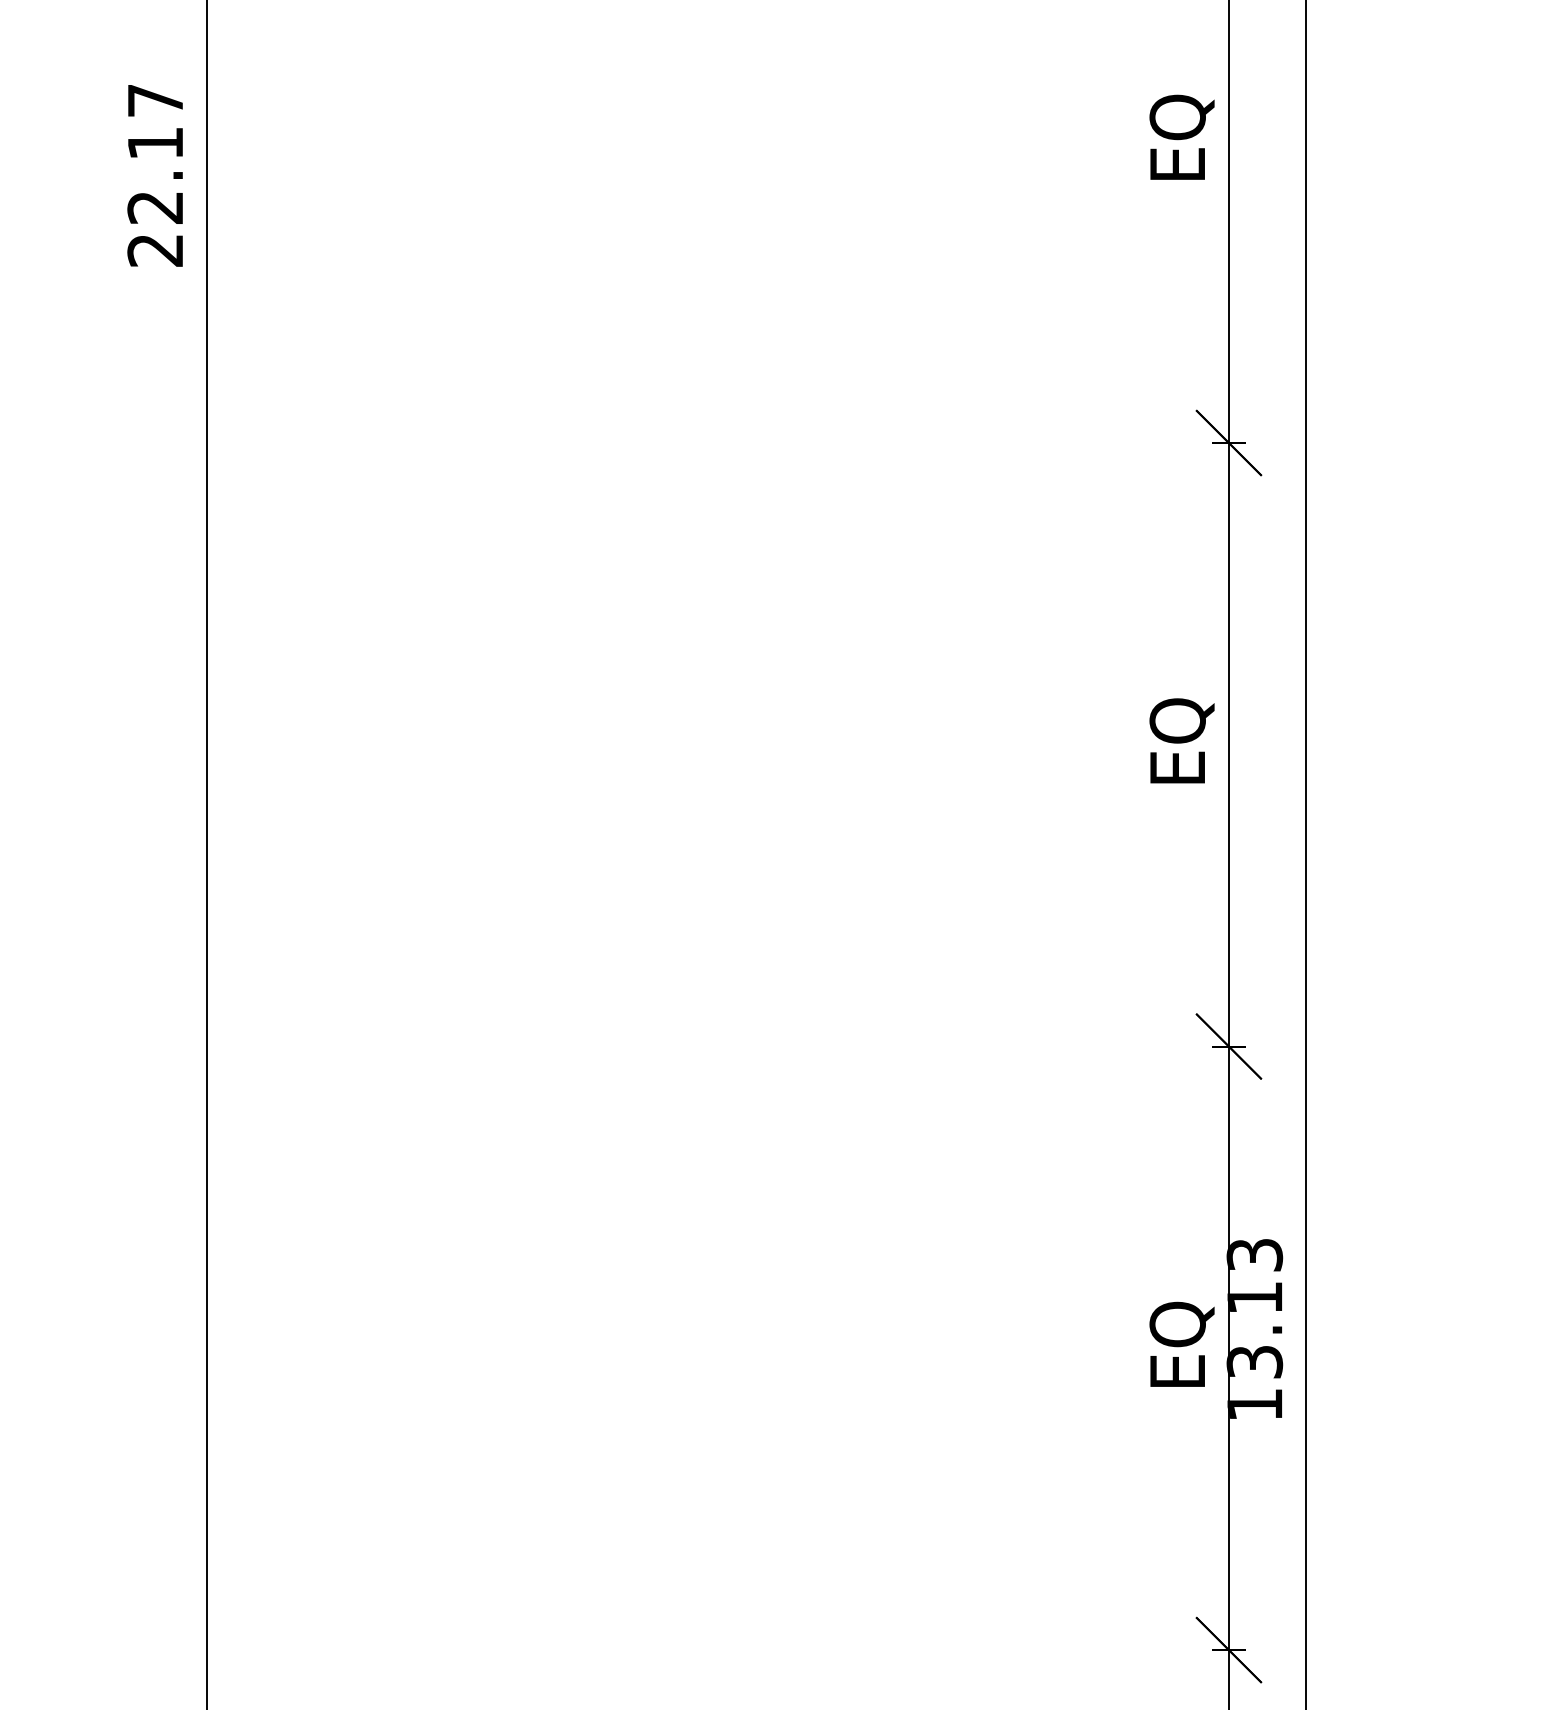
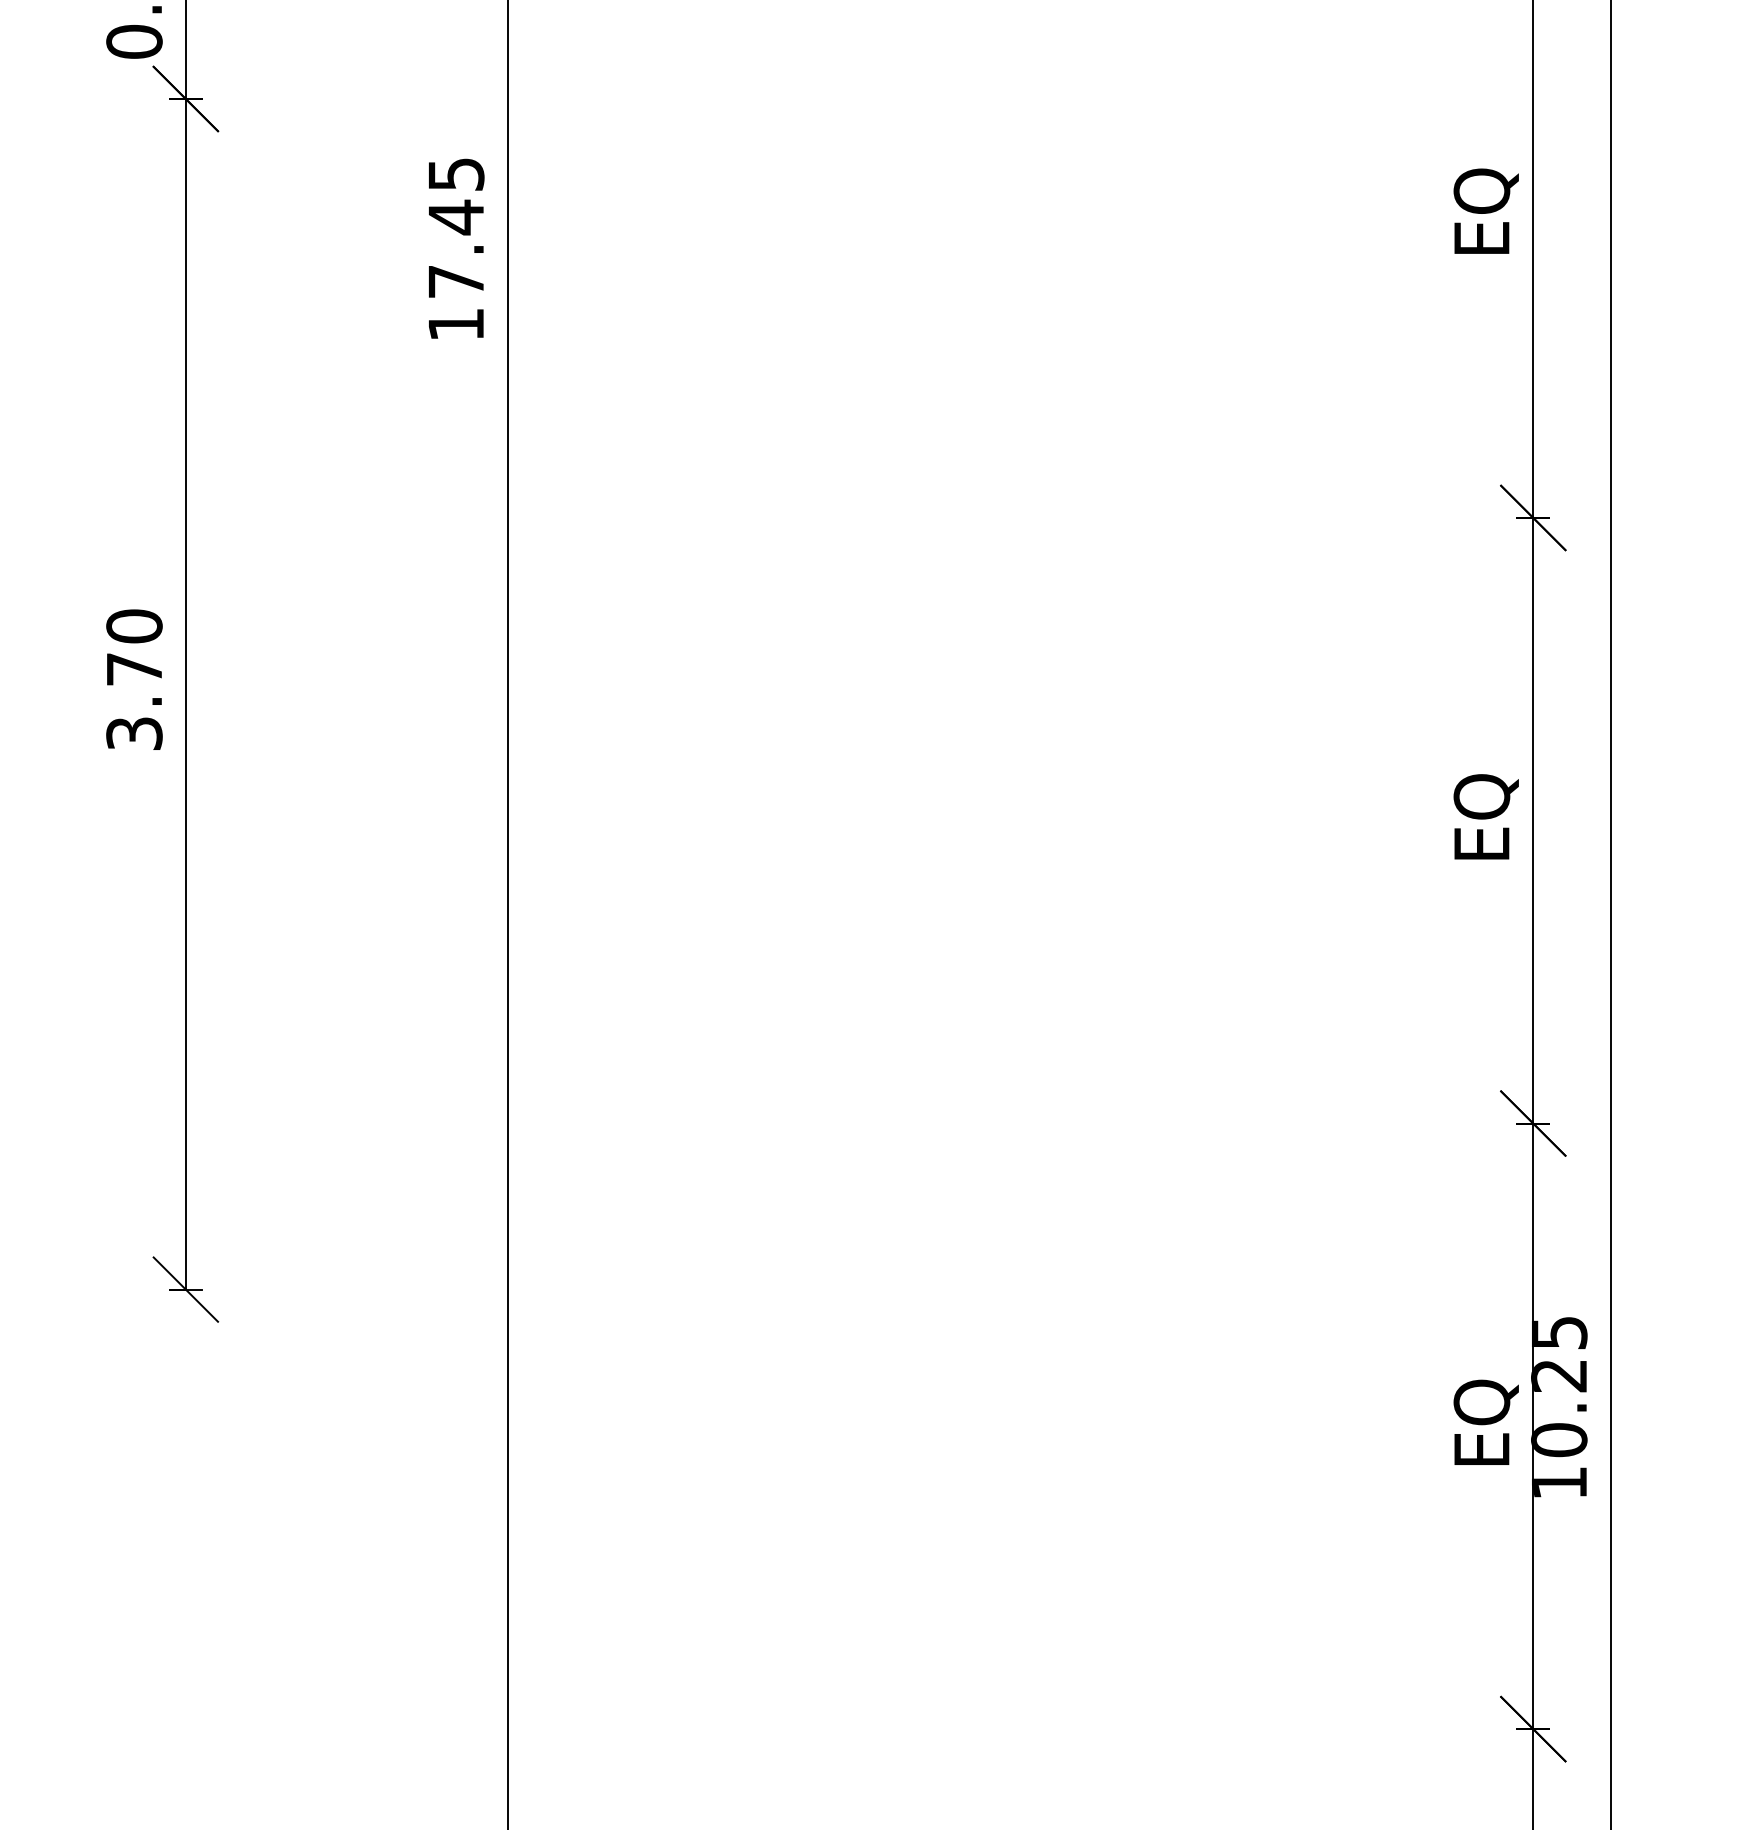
text: (155, 175) -> (456, 249), 22.17 -> 17.45
text: (1255, 1308) -> (1559, 1386), 13.13 -> 10.25

